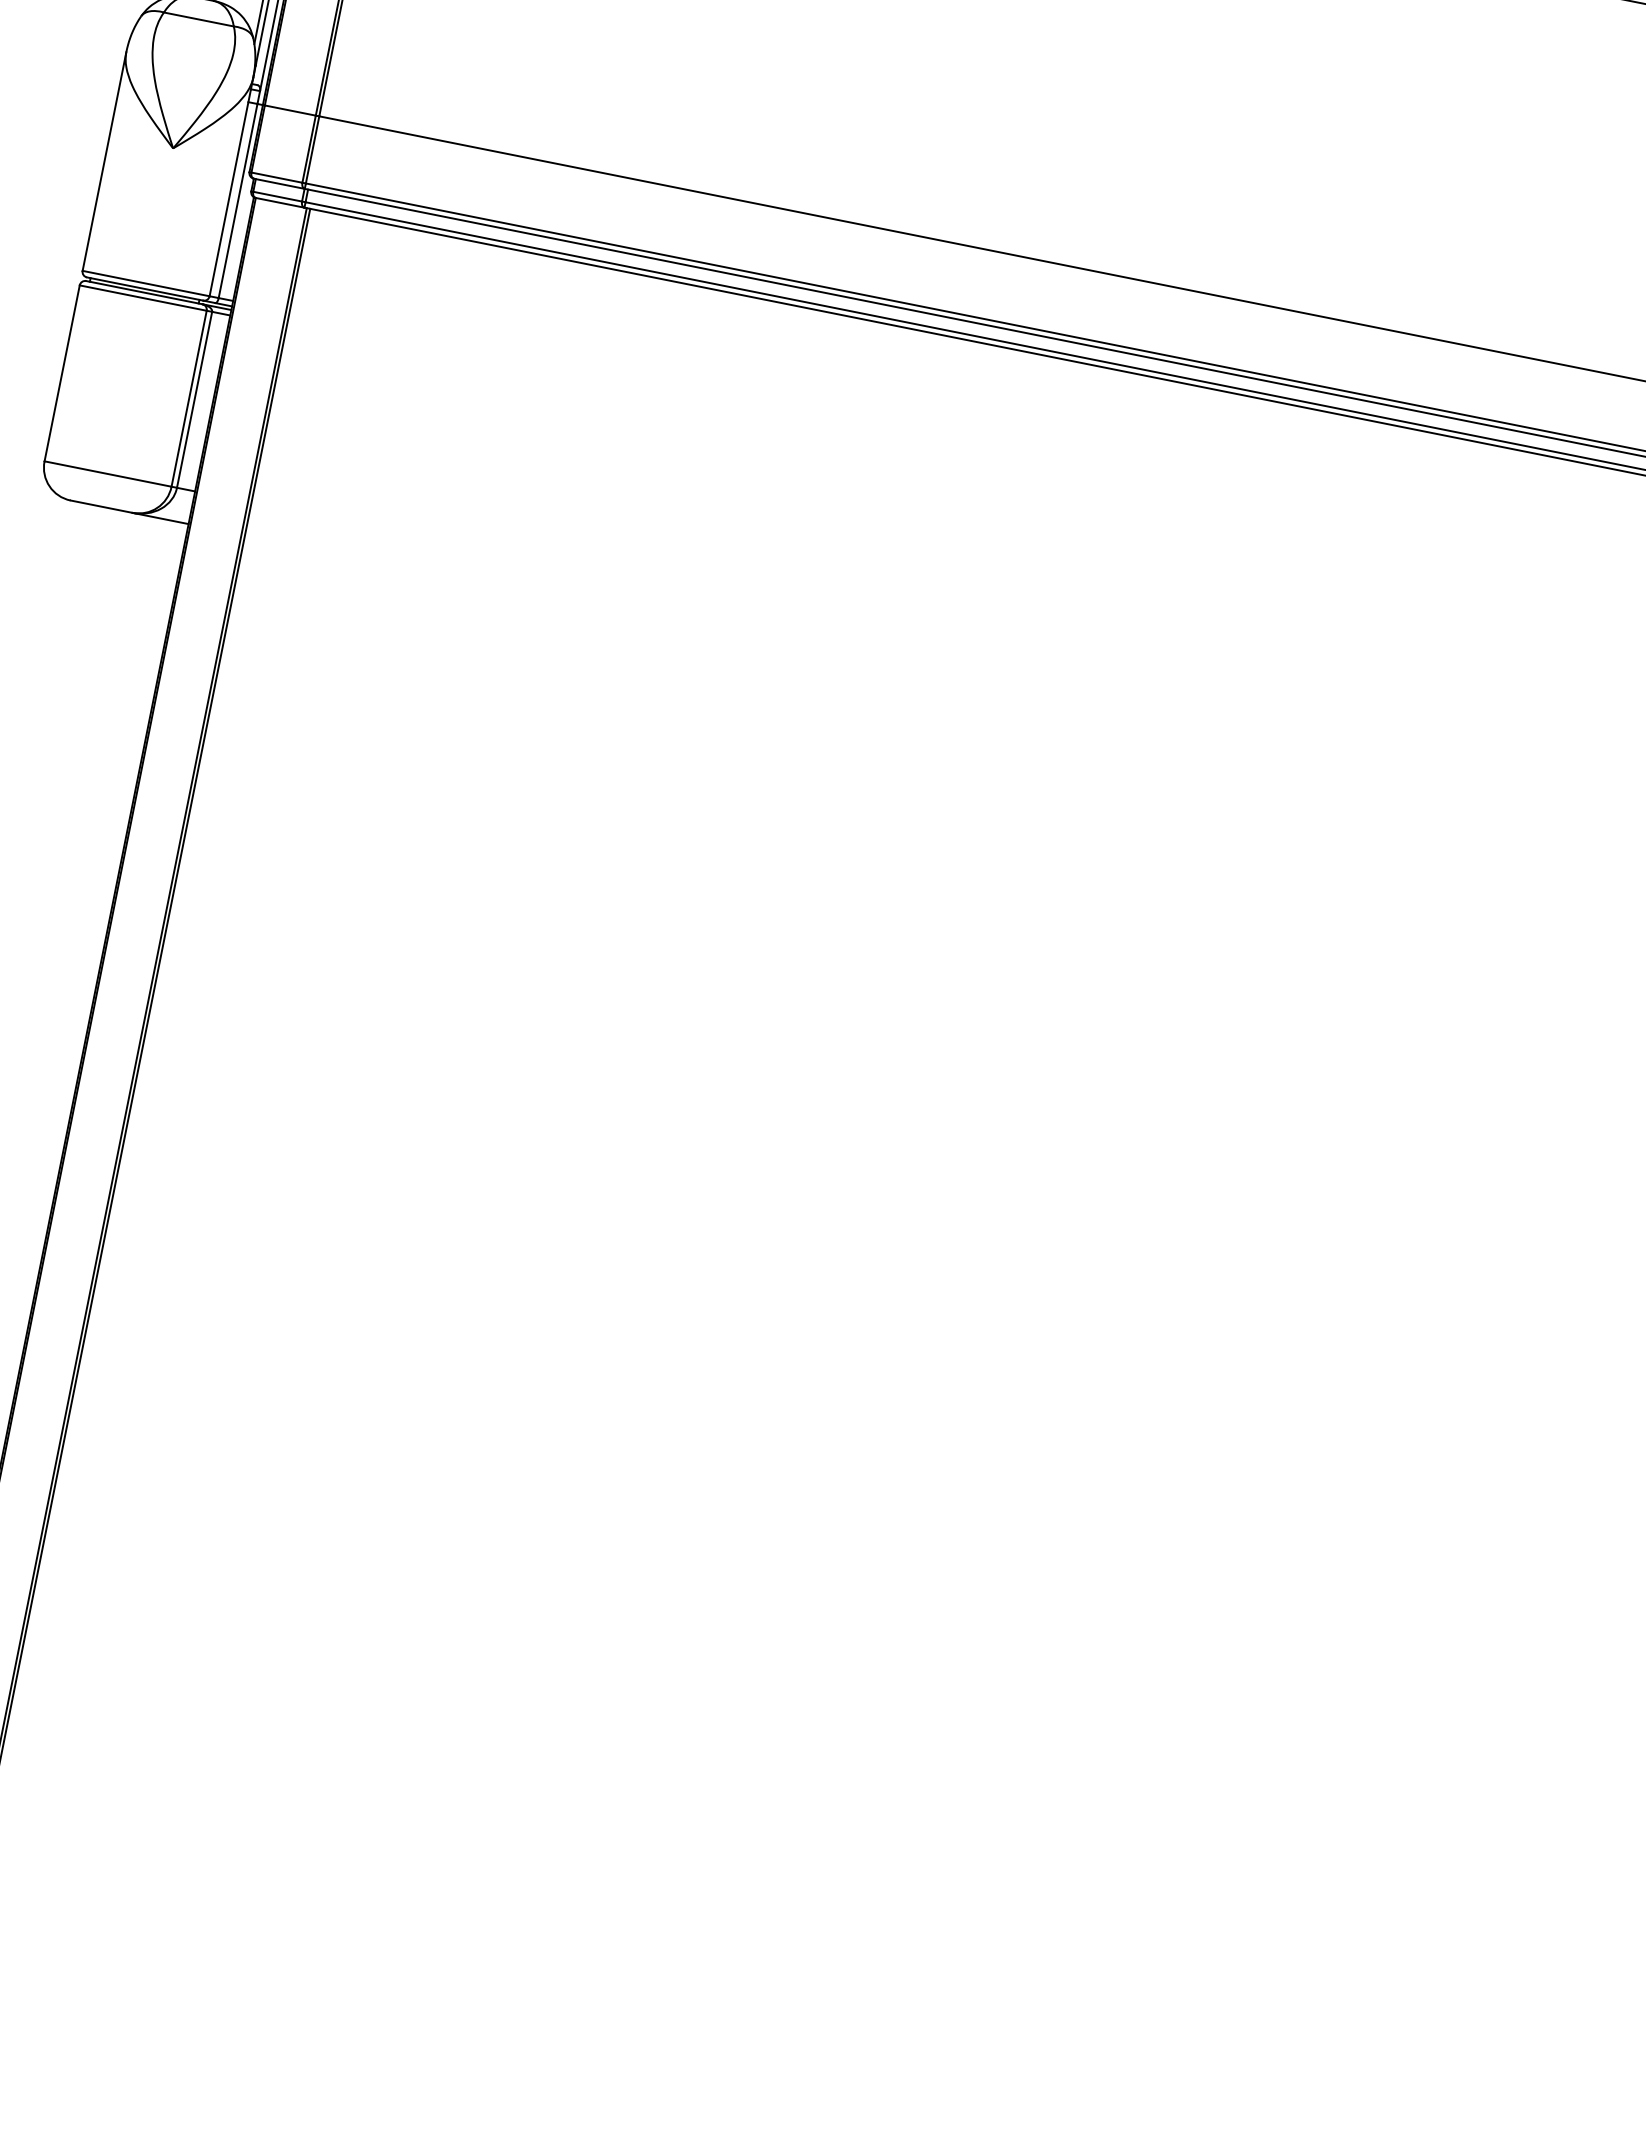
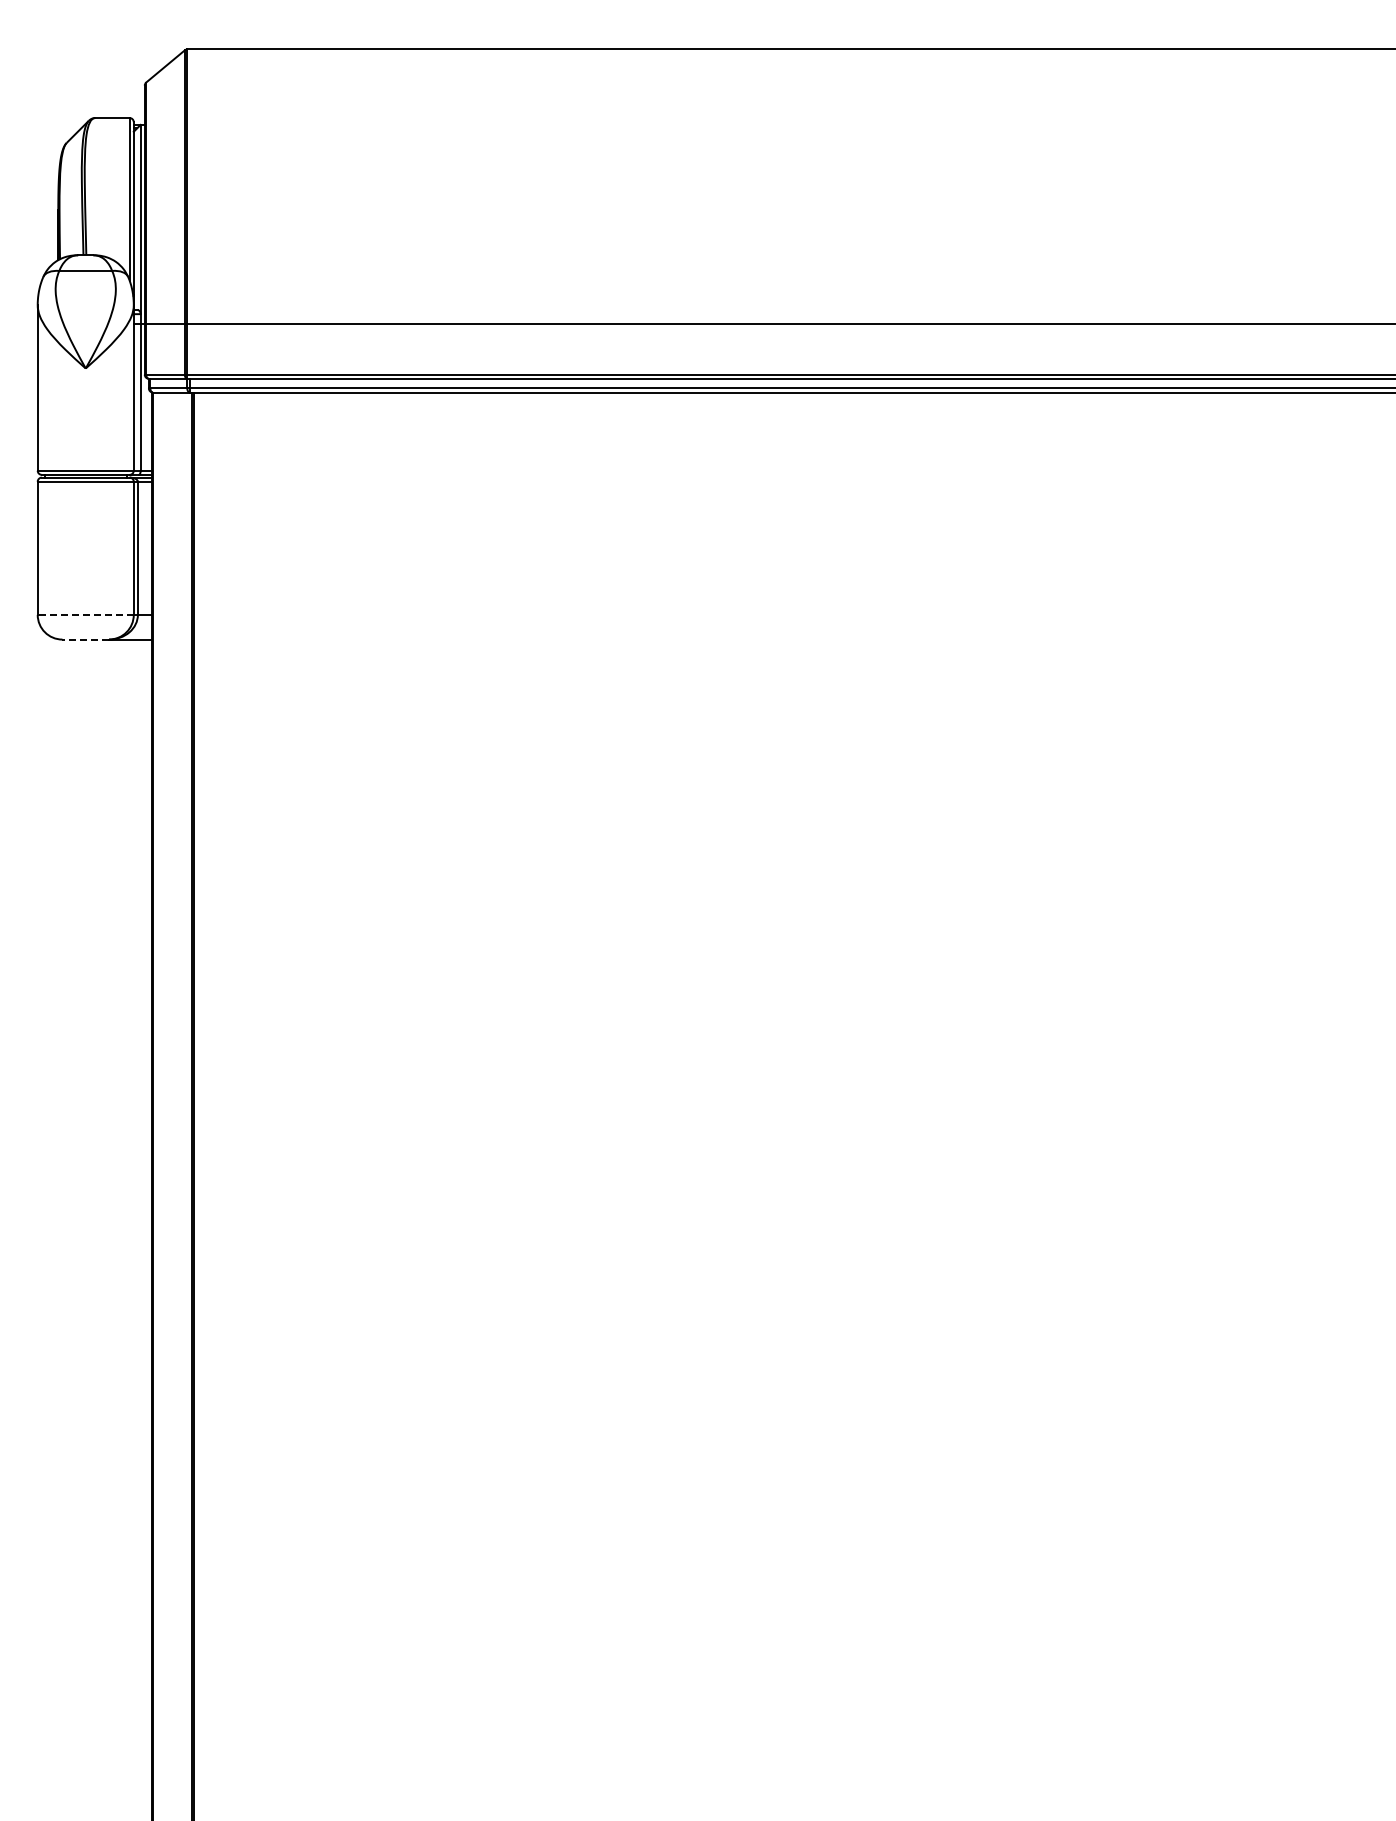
line: (107, 473) -> (85, 614), solid -> dashed
line: (101, 506) -> (85, 639), solid -> dashed

